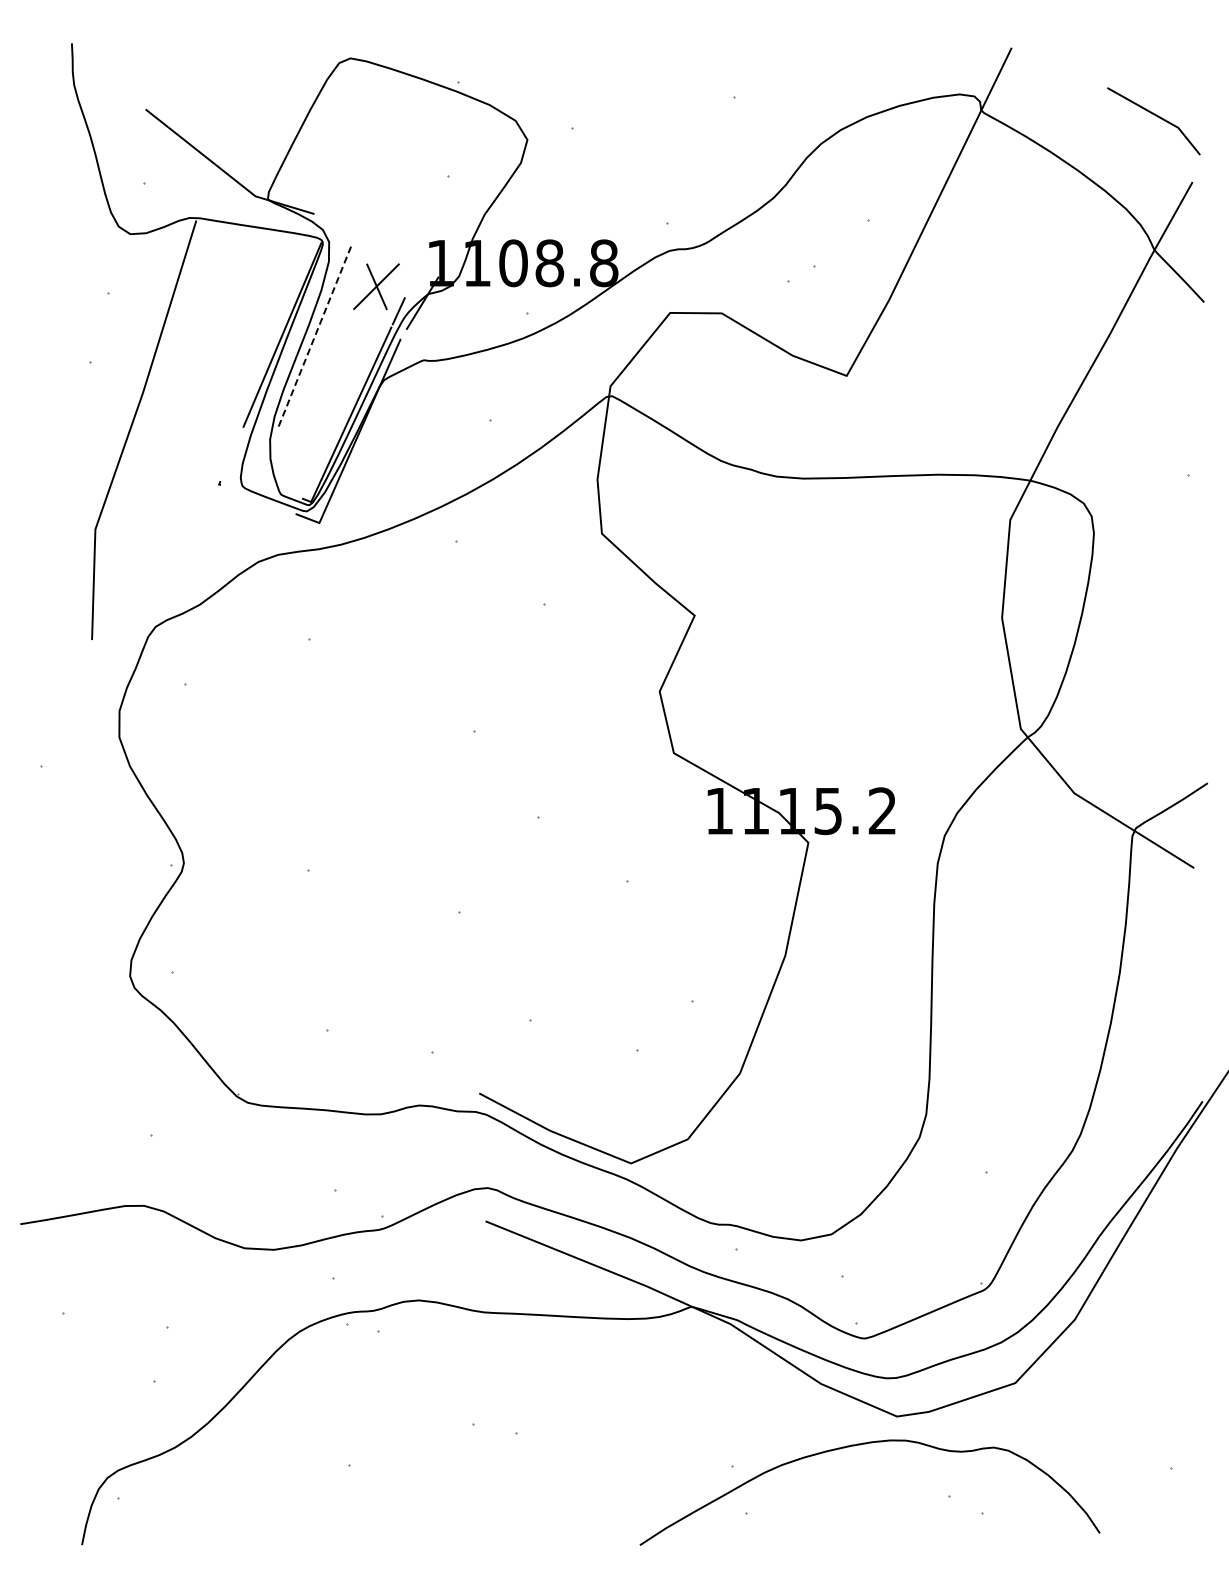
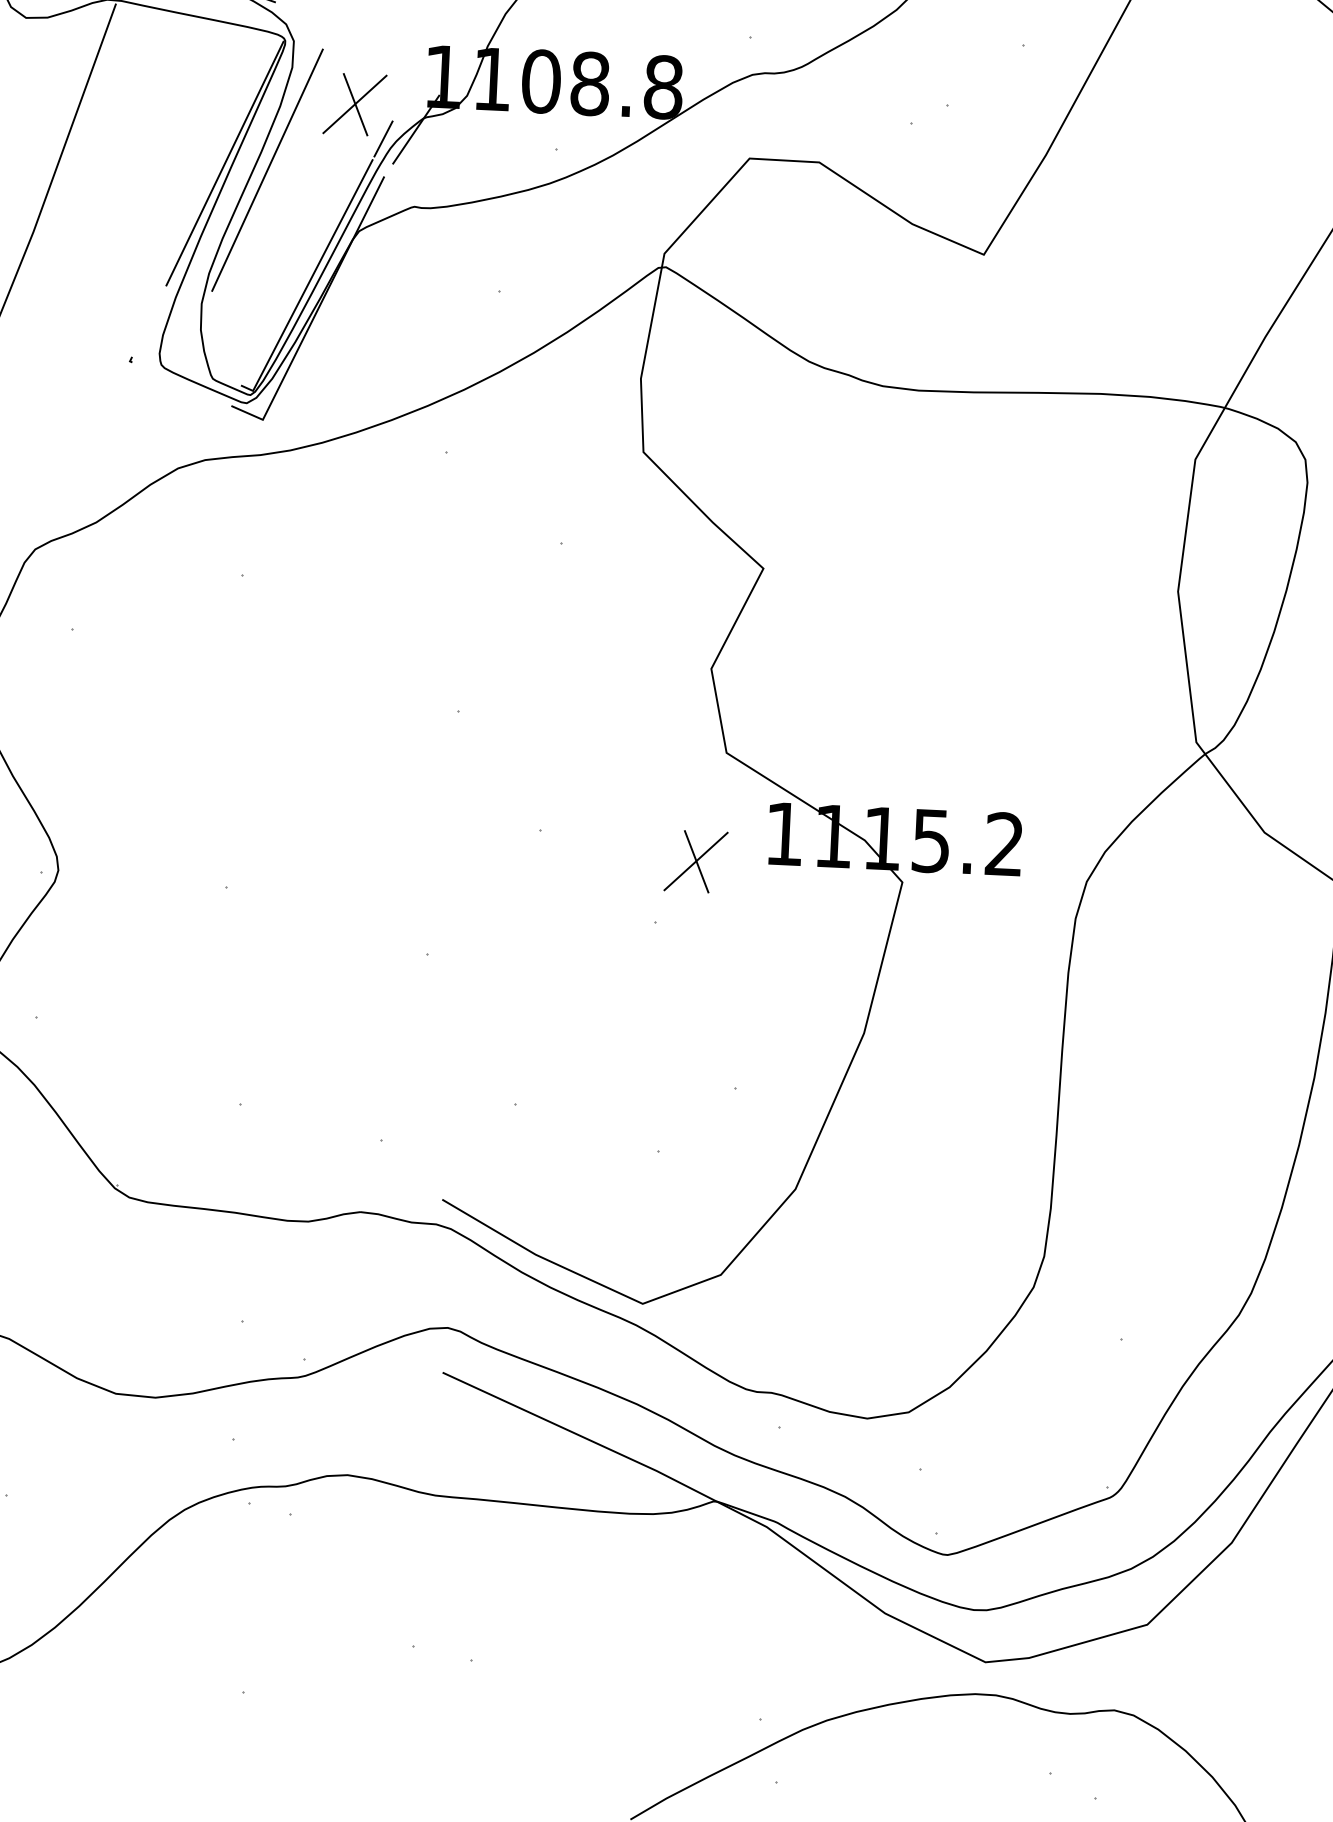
line: (314, 338) -> (267, 170), dashed -> solid
part: (654, 834) -> (695, 861), added

